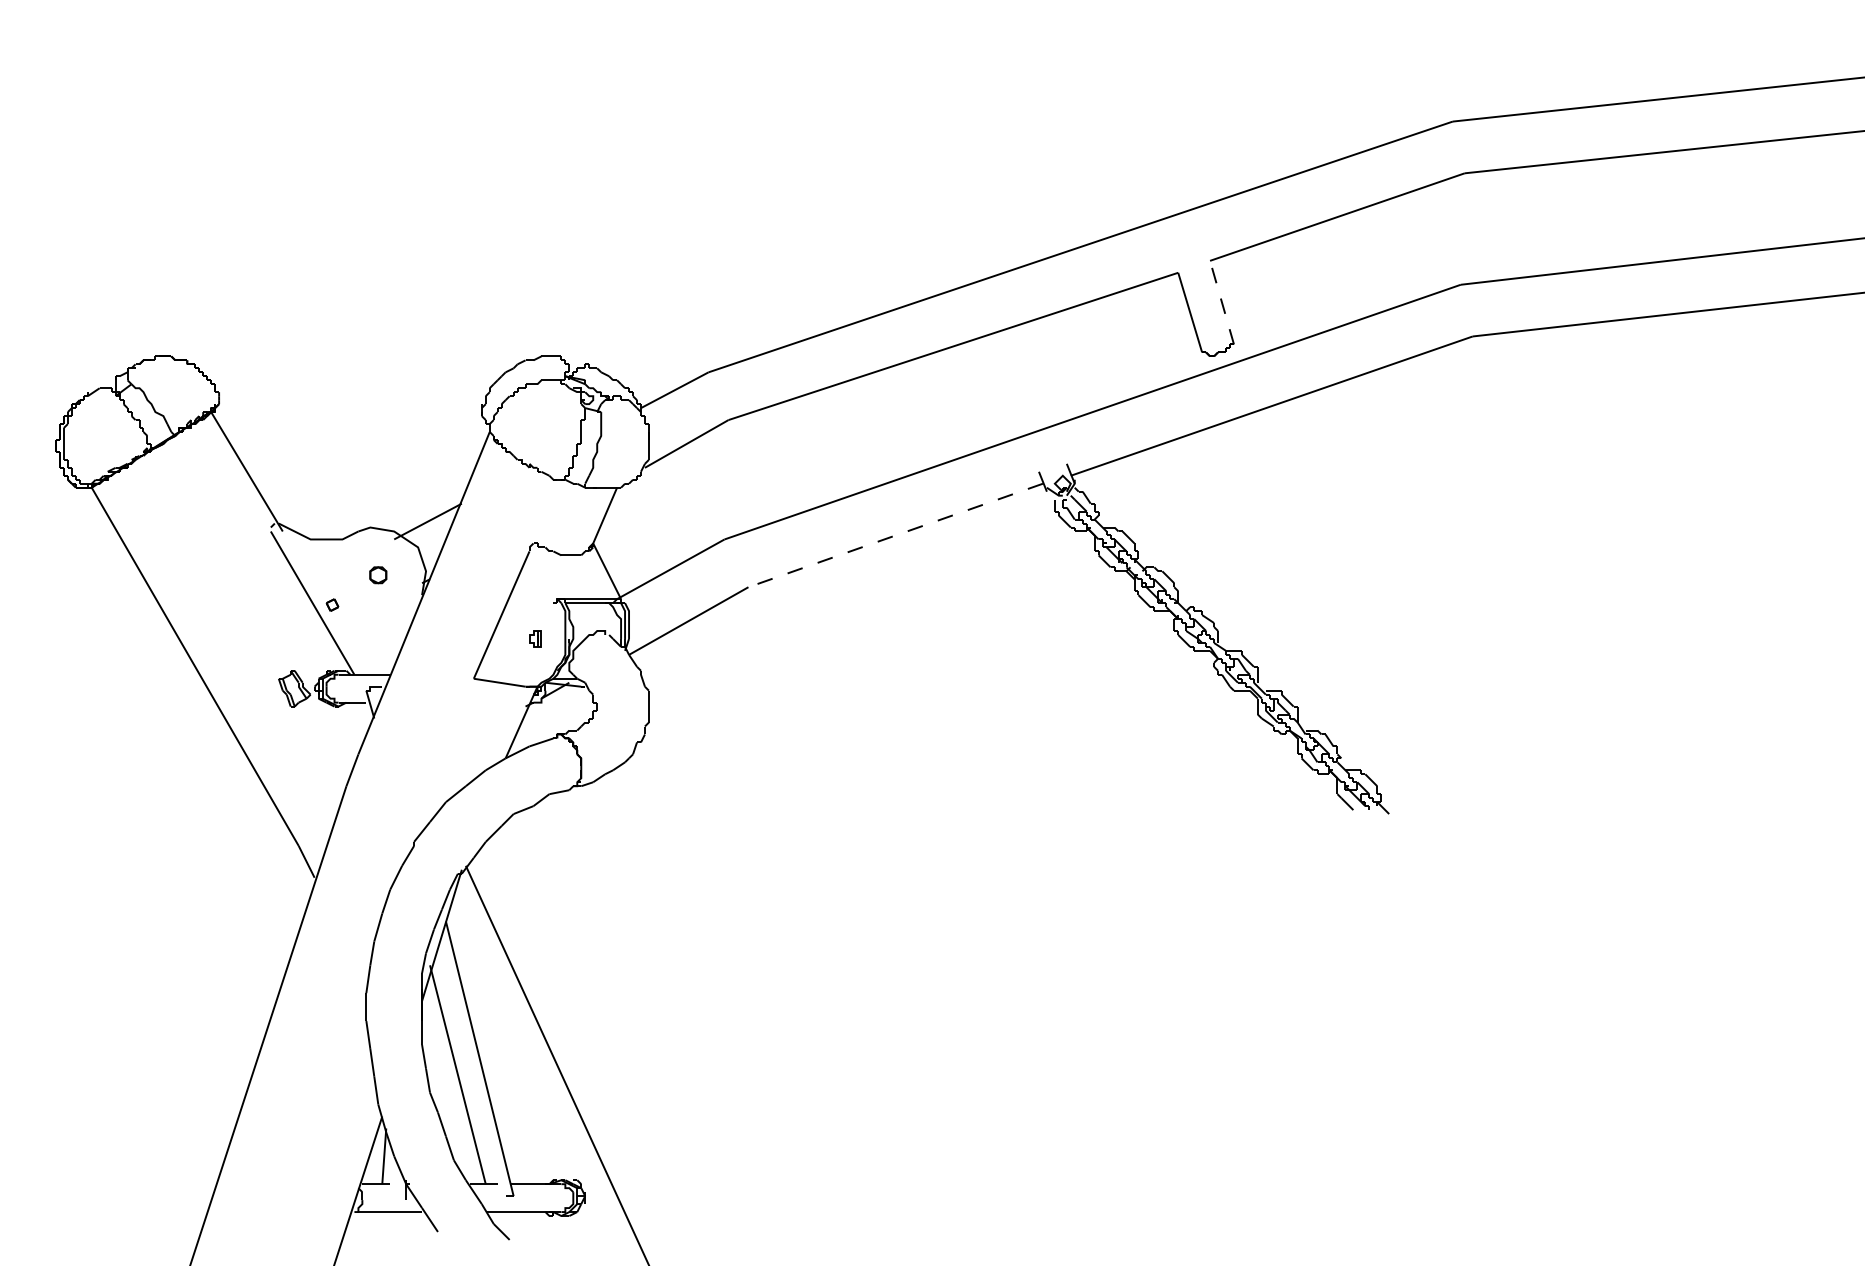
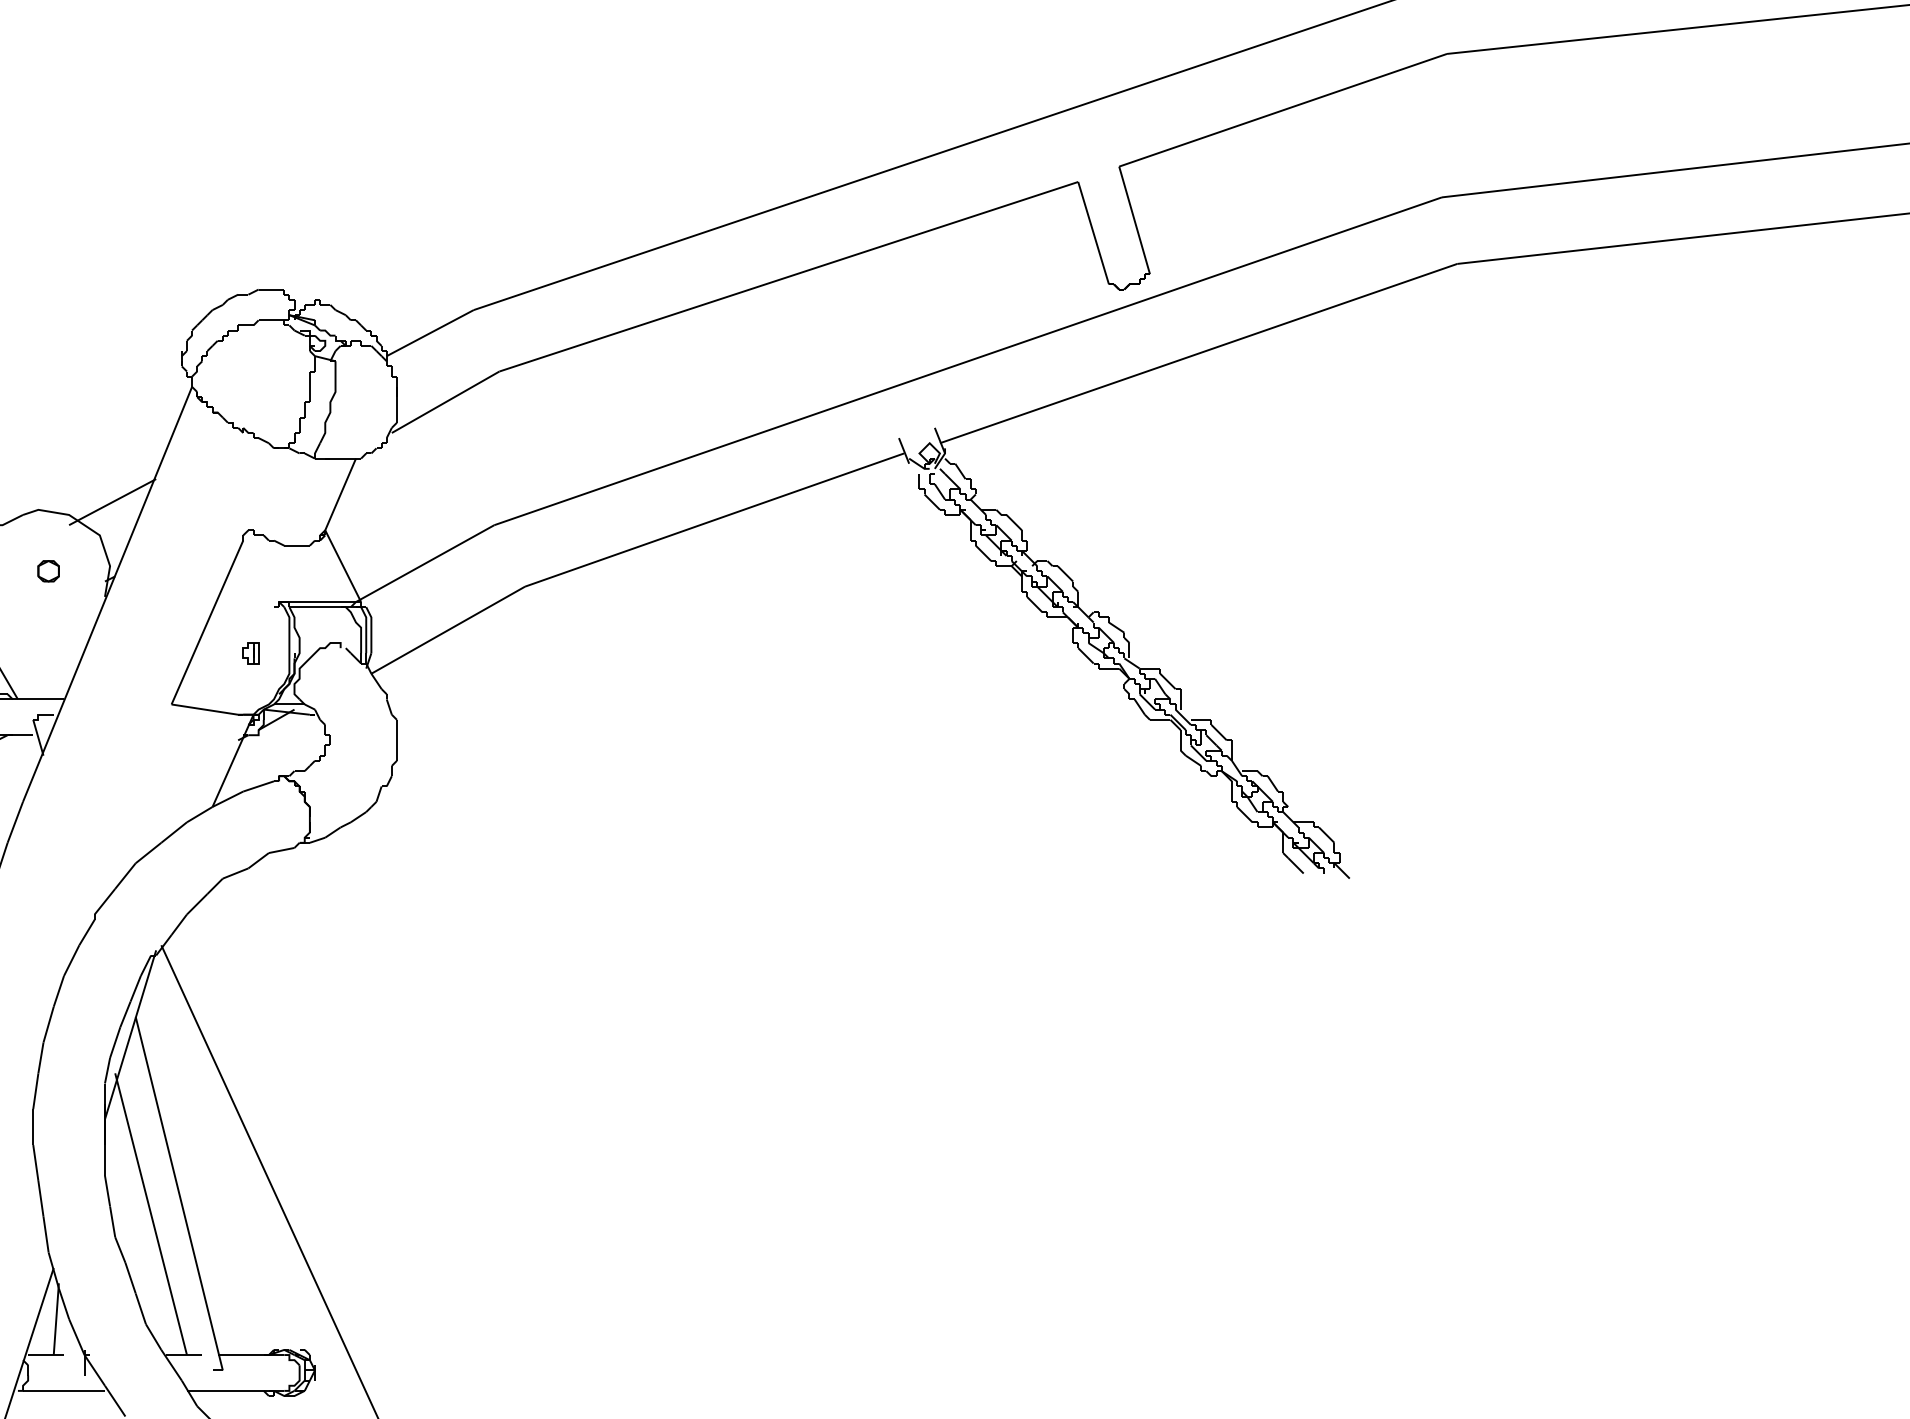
line: (1221, 302) -> (1133, 220), dashed -> solid
line: (895, 535) -> (714, 520), dashed -> solid

